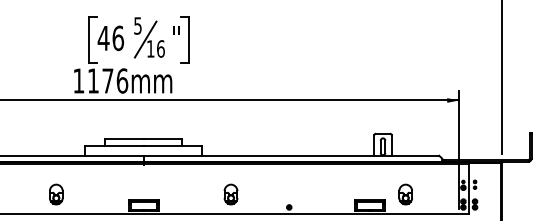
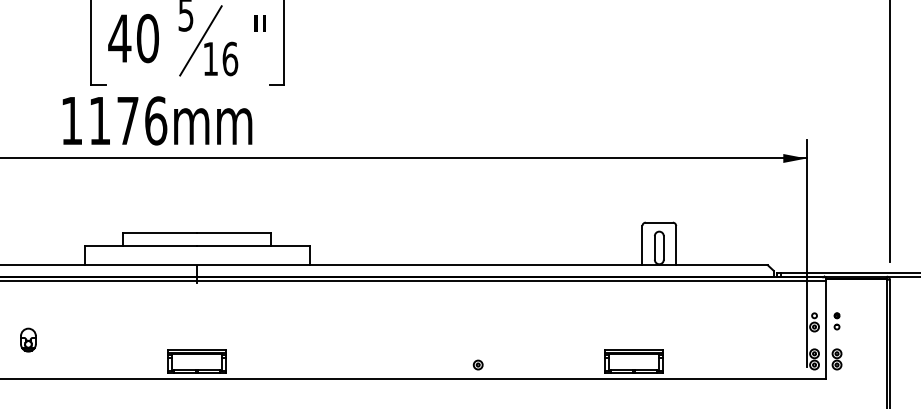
text: (118, 37) -> (148, 36), 46 -> 40
part: (56, 194) -> (28, 340), size x0.6
part: (230, 194) -> (364, 340), removed
part: (405, 194) -> (702, 340), removed

